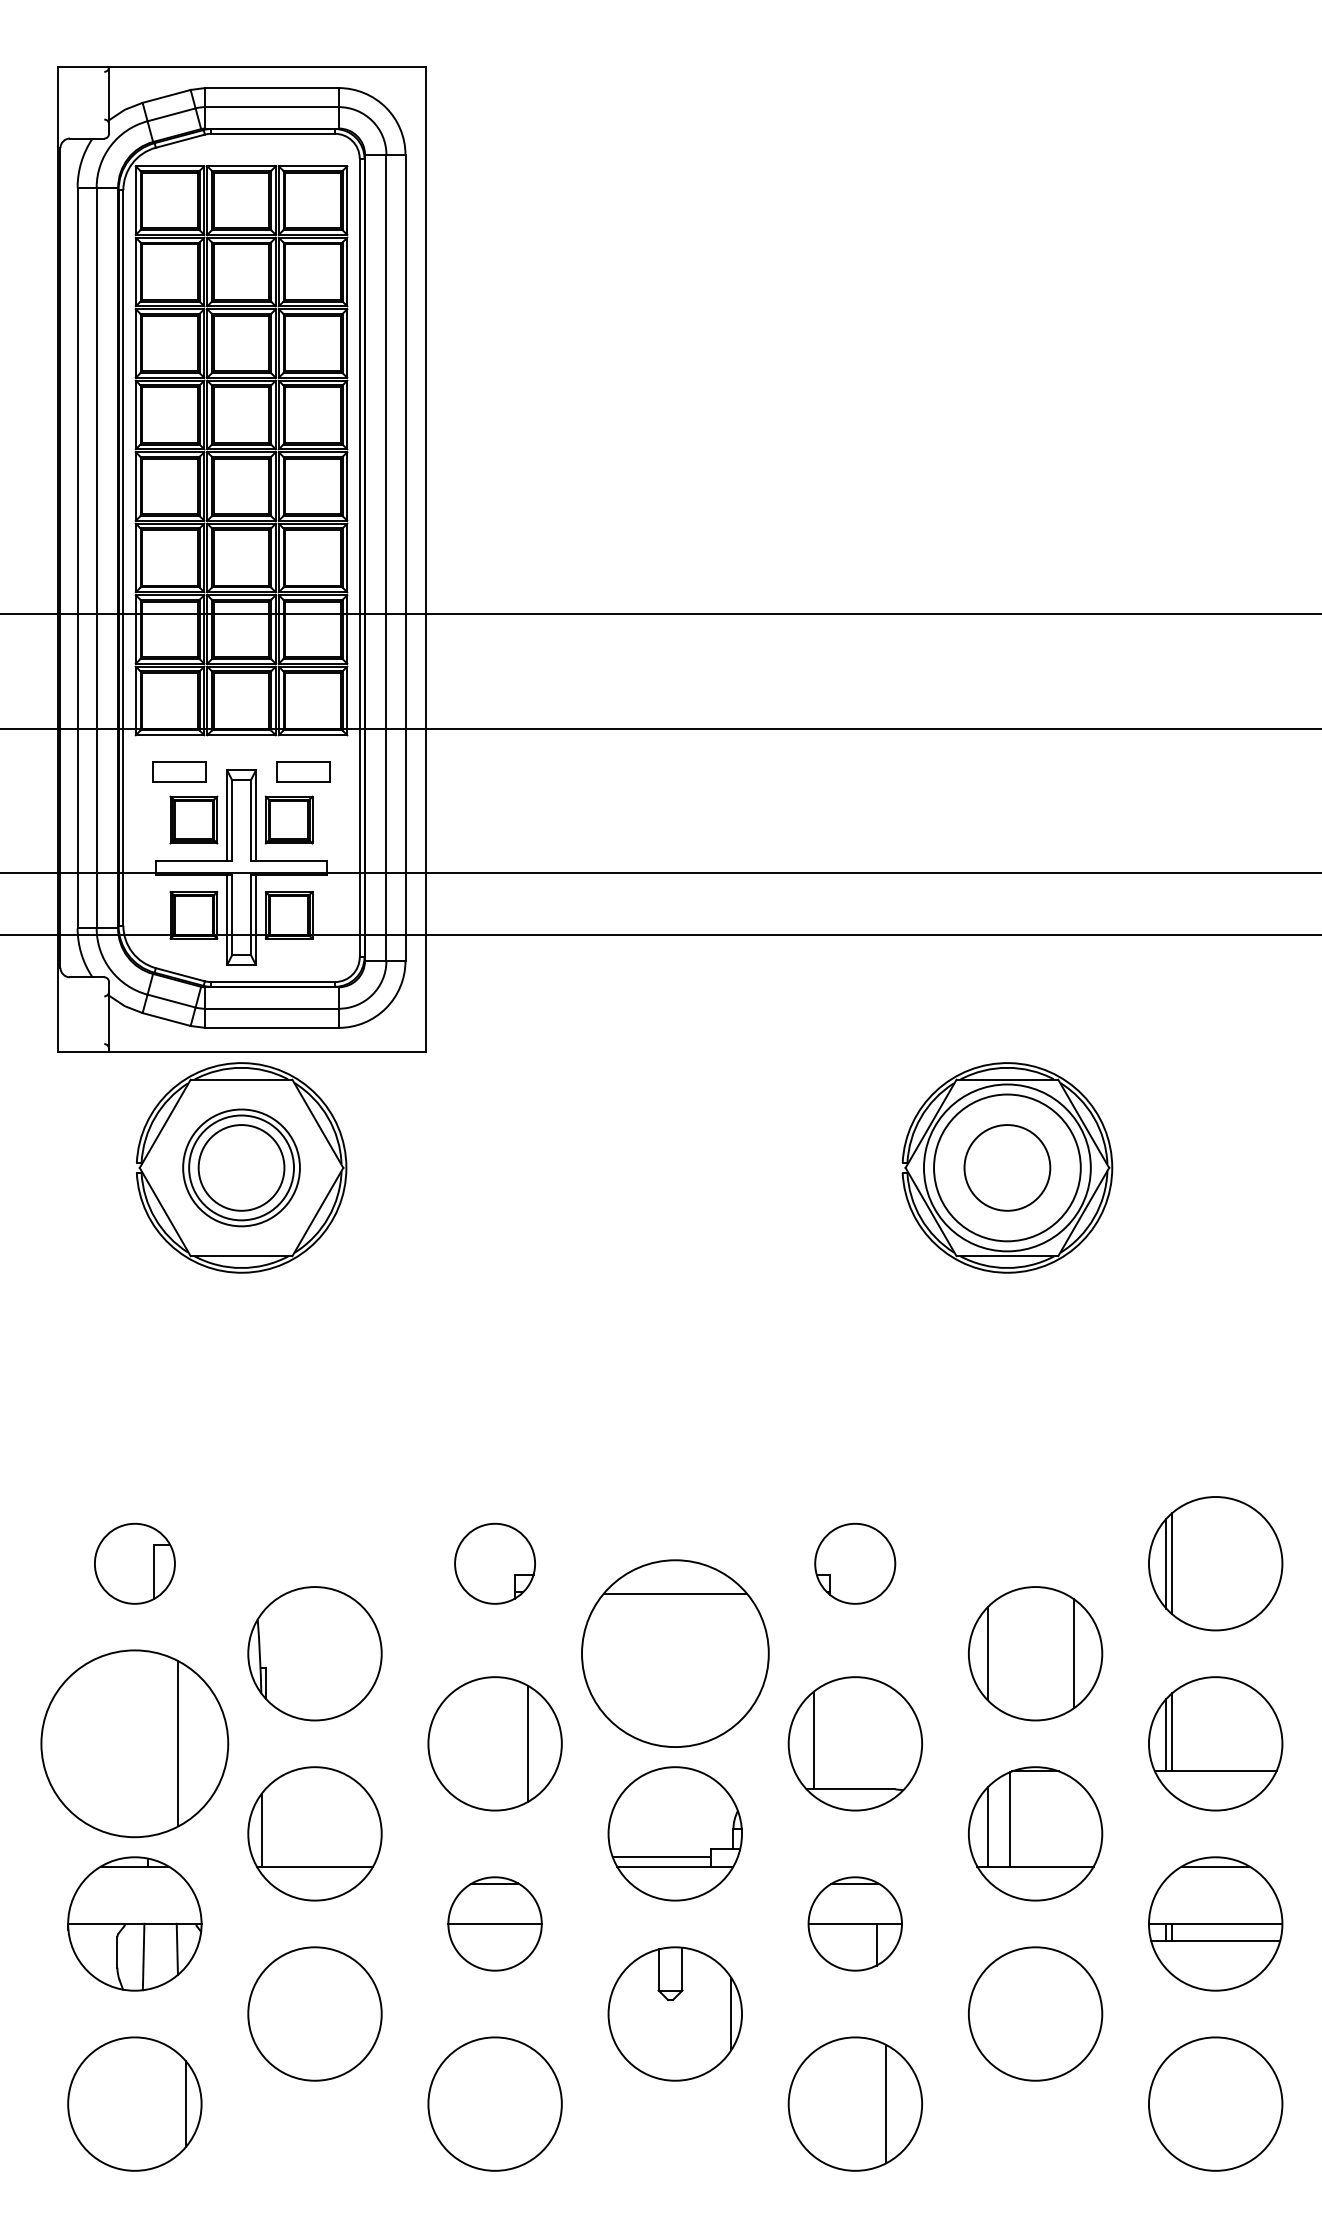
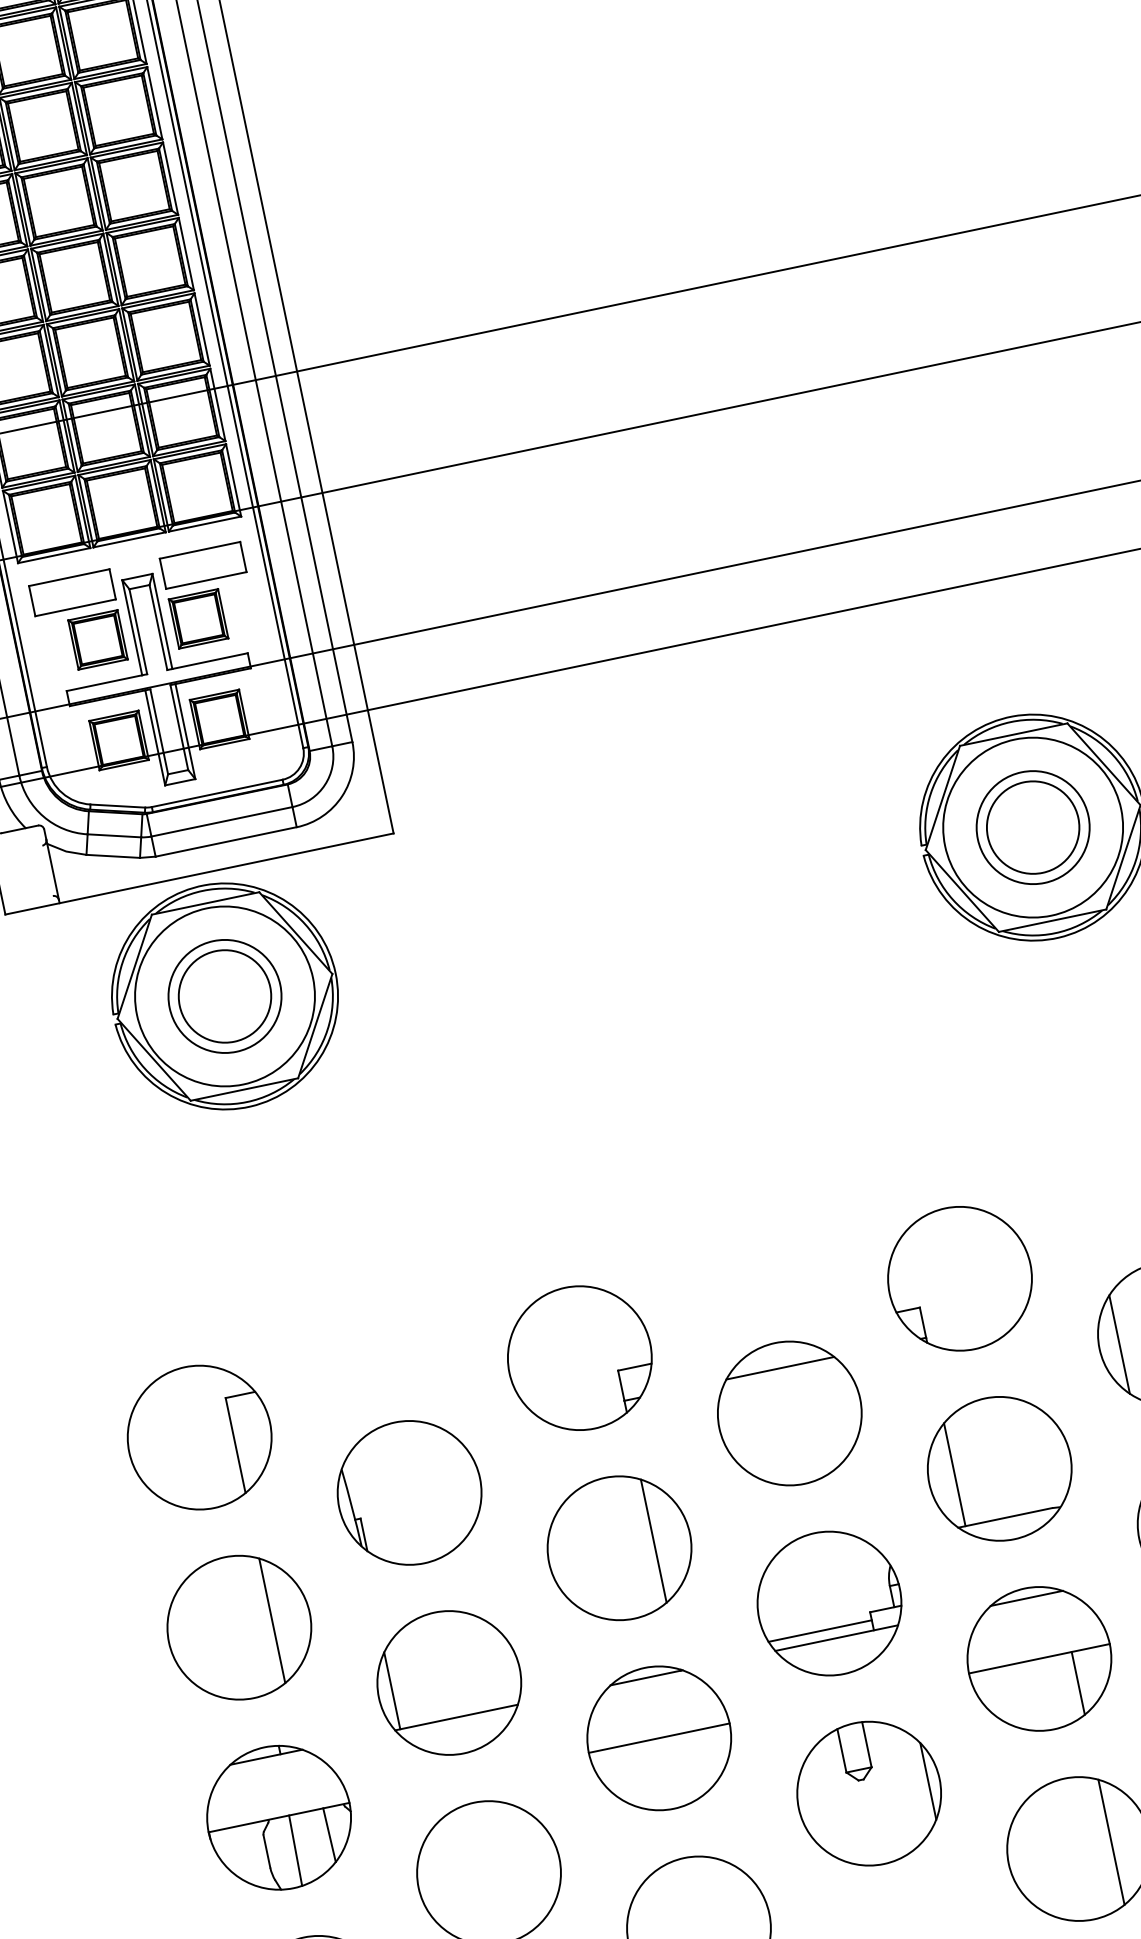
part: (179, 772) -> (72, 592), size x1.43
part: (303, 772) -> (203, 565), size x1.43
circle: (241, 1167) -> (224, 996), size x1.43
circle: (1007, 1167) -> (1033, 827), size x0.71
part: (134, 1563) -> (199, 1437), size x1.67
part: (494, 1563) -> (579, 1358), size x1.67
part: (854, 1563) -> (959, 1278), size x1.67
part: (674, 1653) -> (788, 1413), size x0.71
part: (134, 1743) -> (238, 1627), size x0.71
part: (494, 1923) -> (658, 1737), size x1.43
part: (854, 1923) -> (1038, 1658), size x1.43

